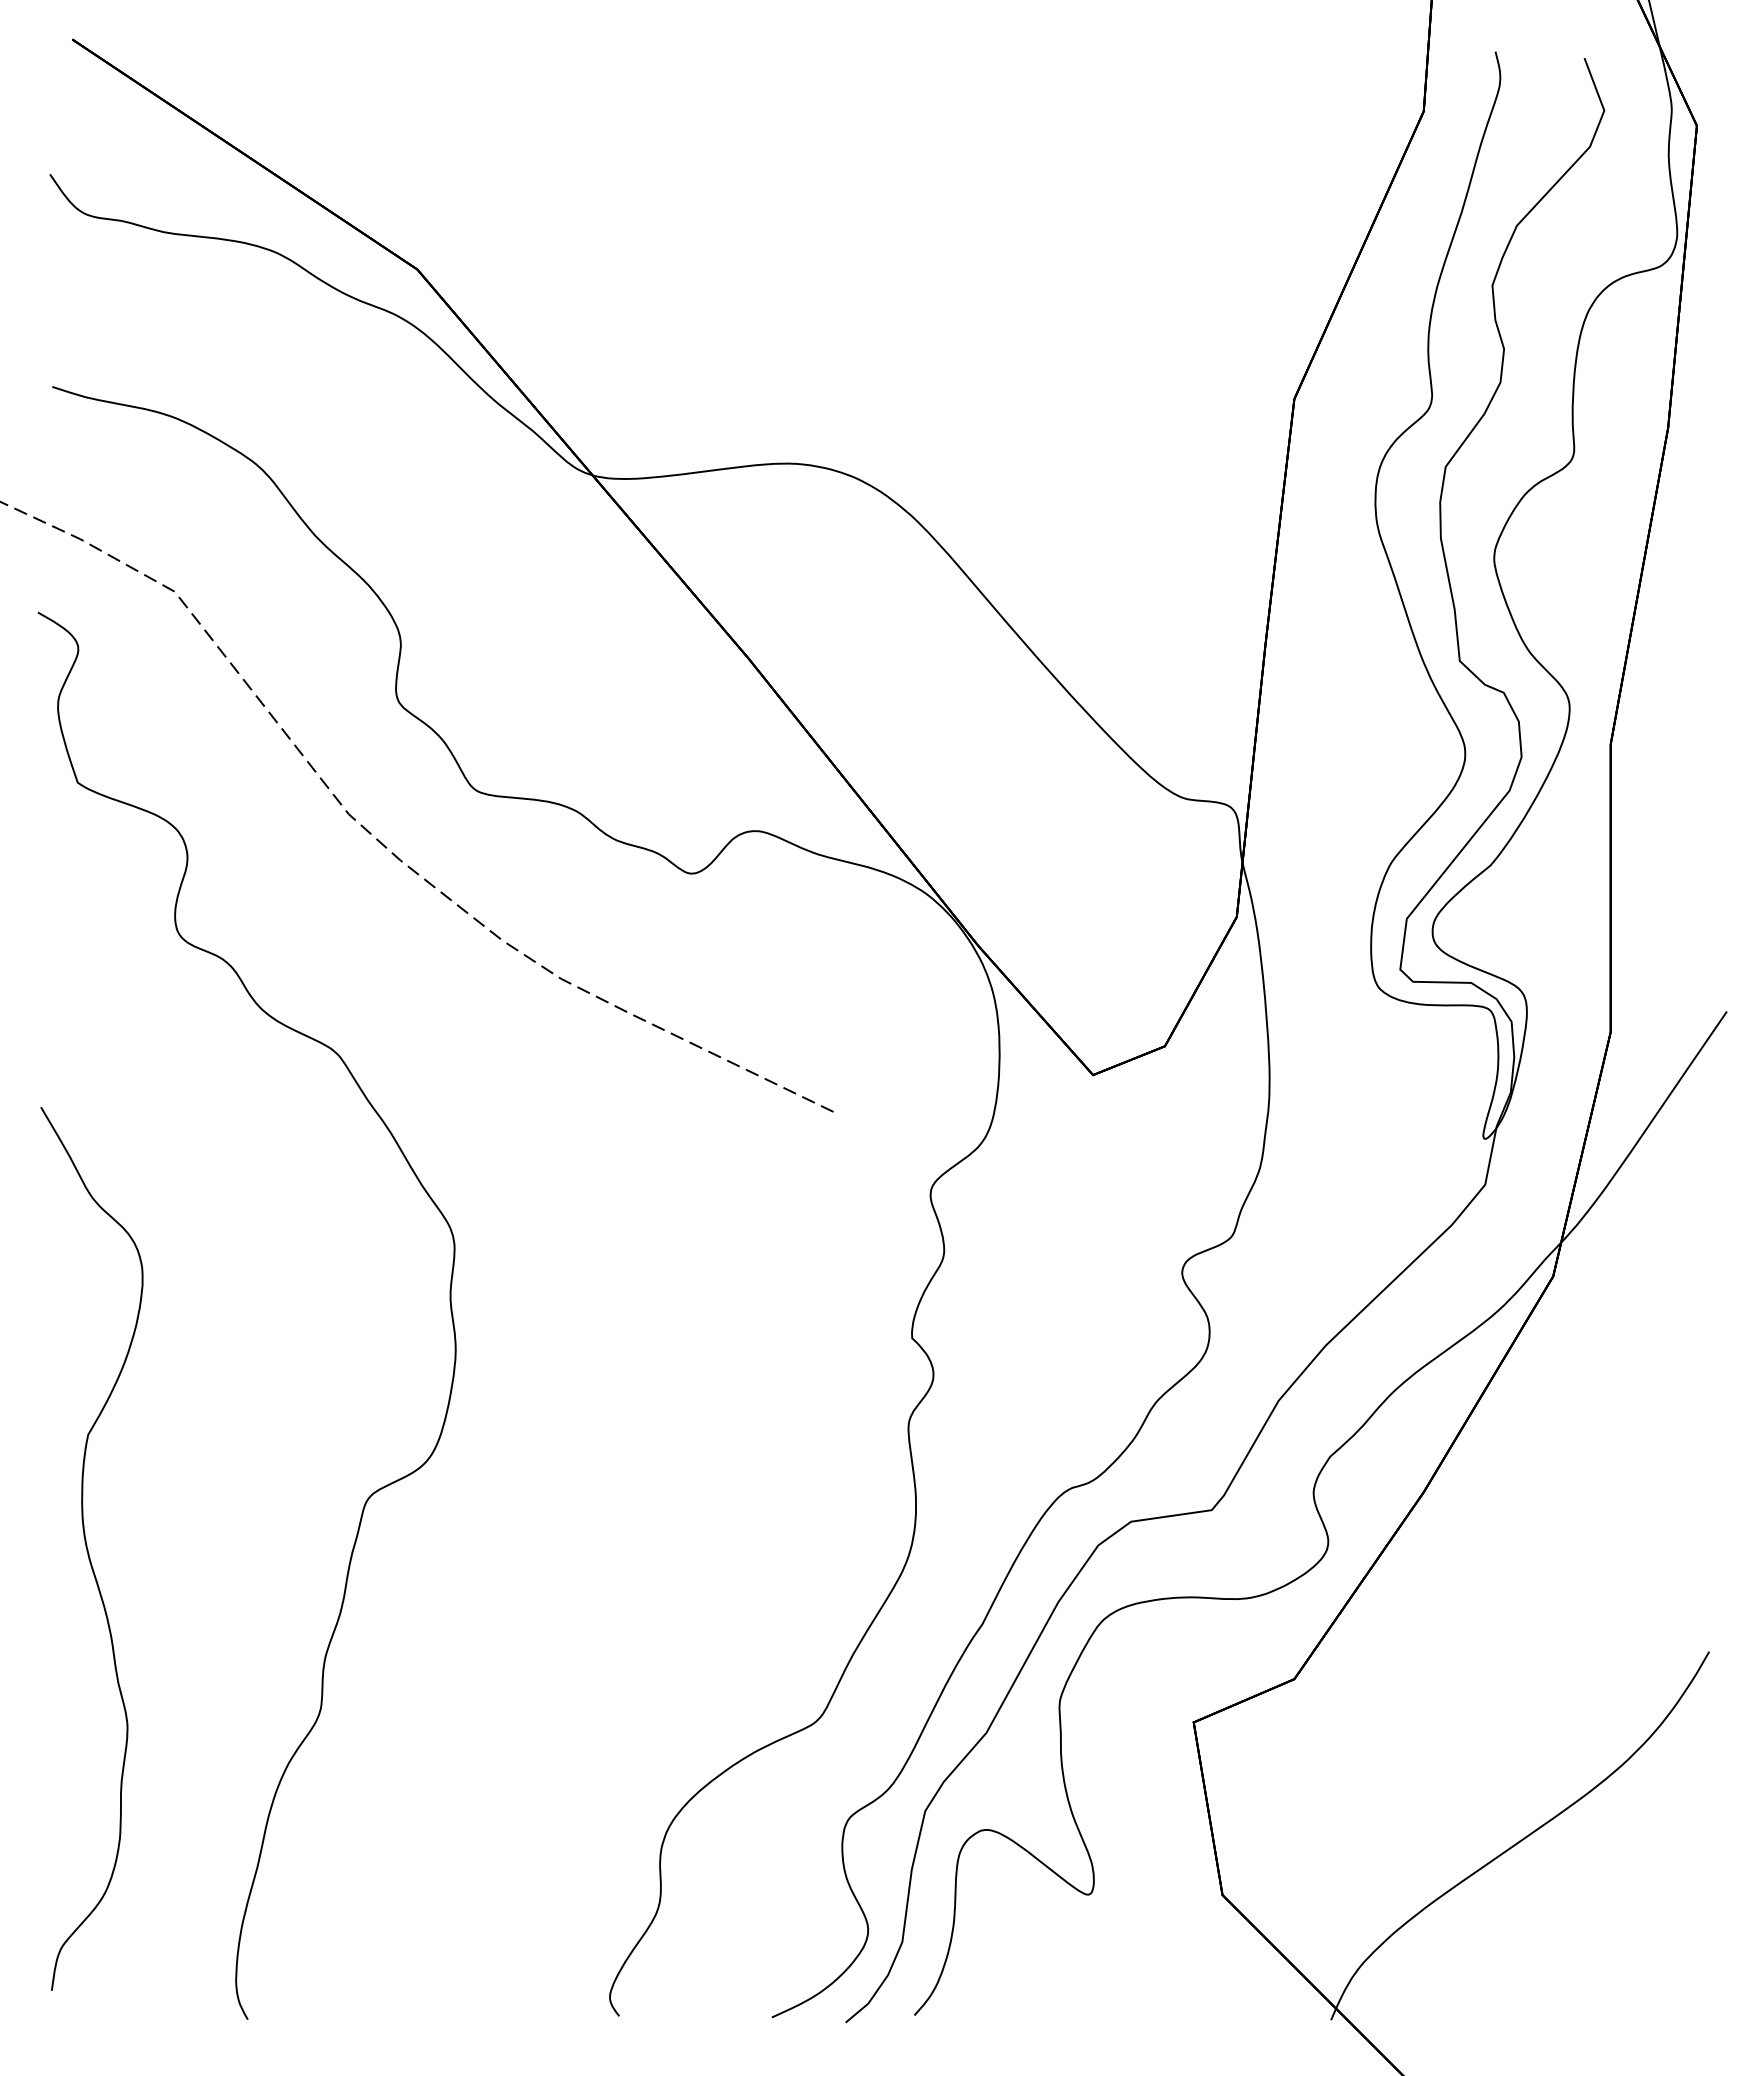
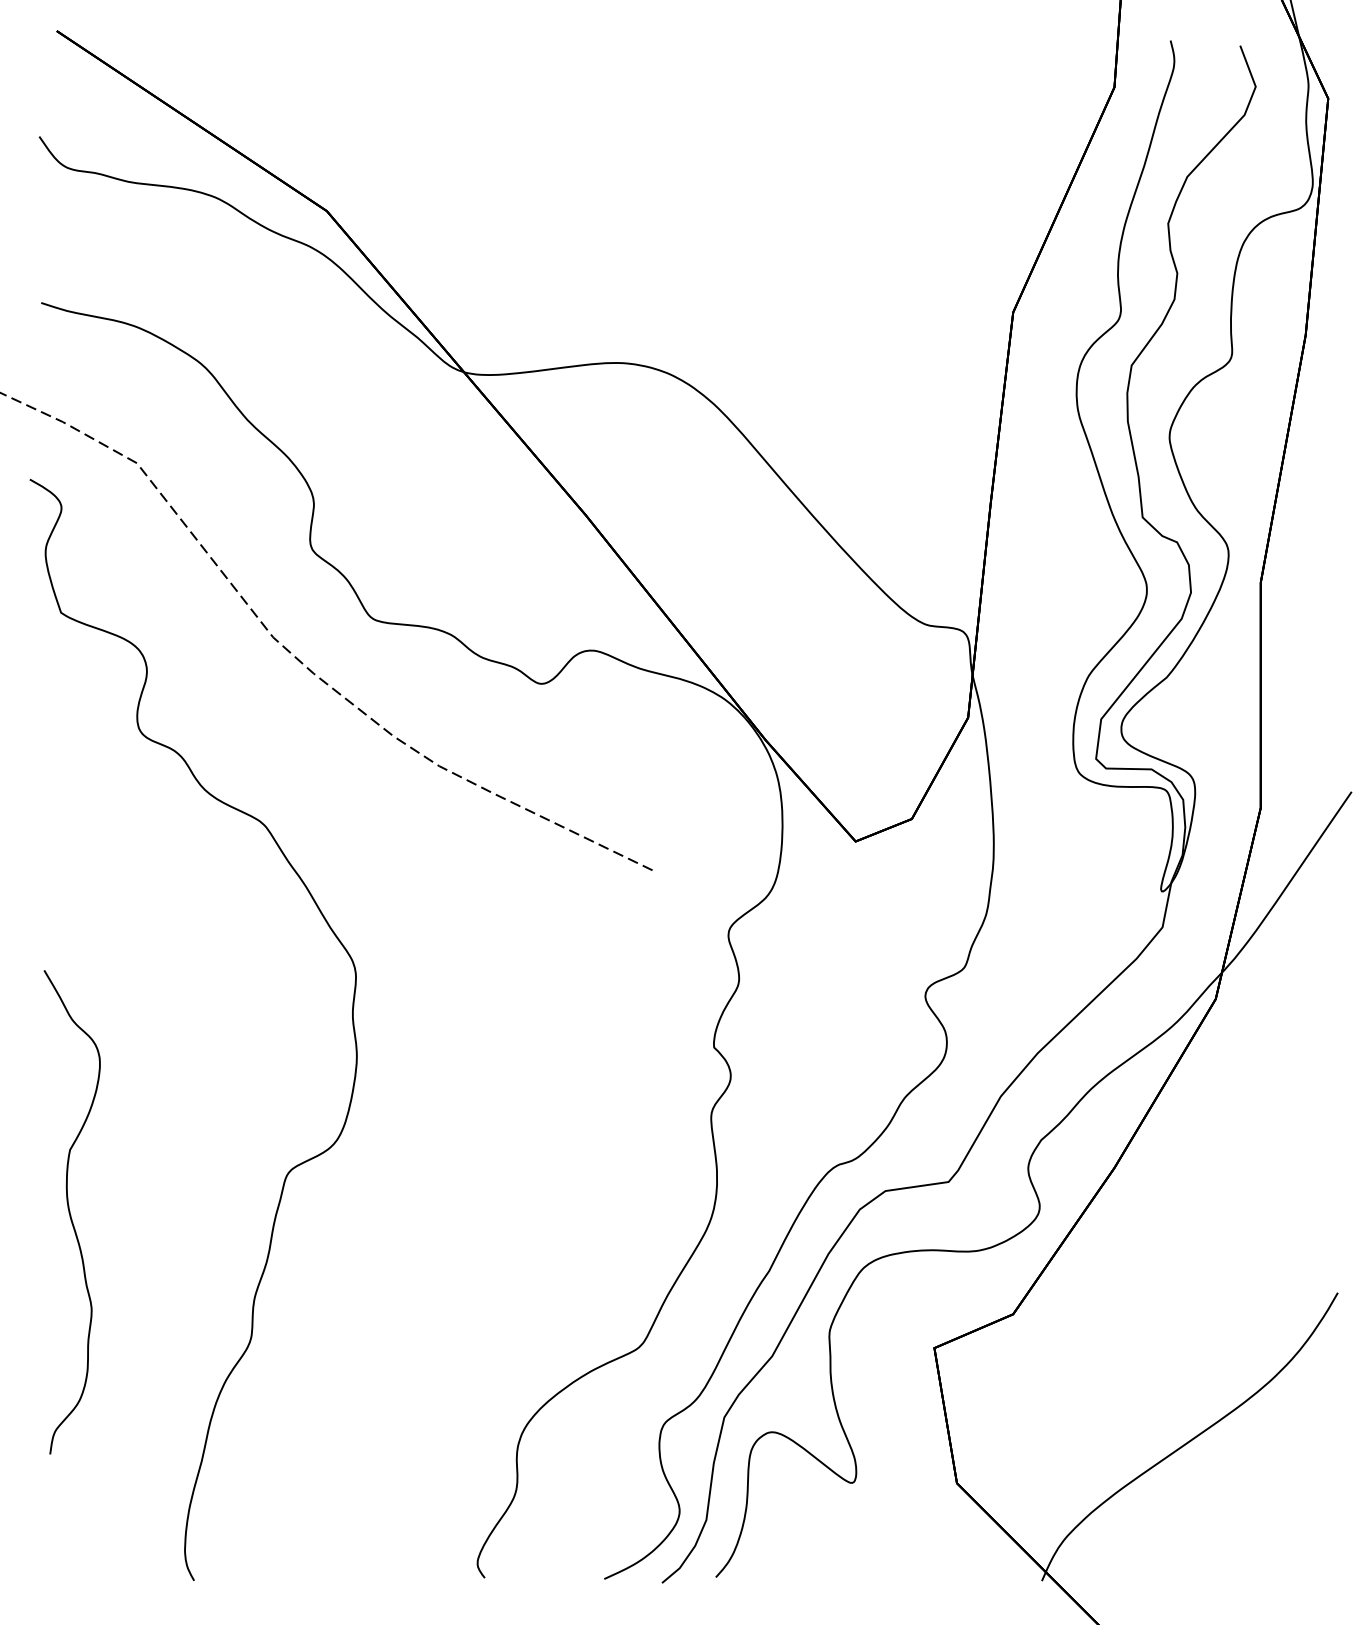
part: (91, 1548) -> (71, 1212), size x0.7

